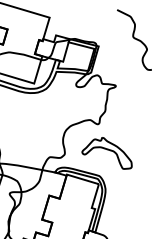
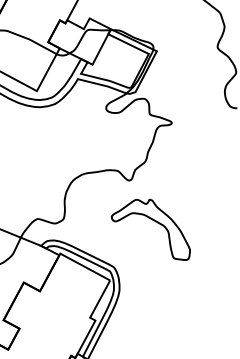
part: (106, 153) -> (151, 227), moved

